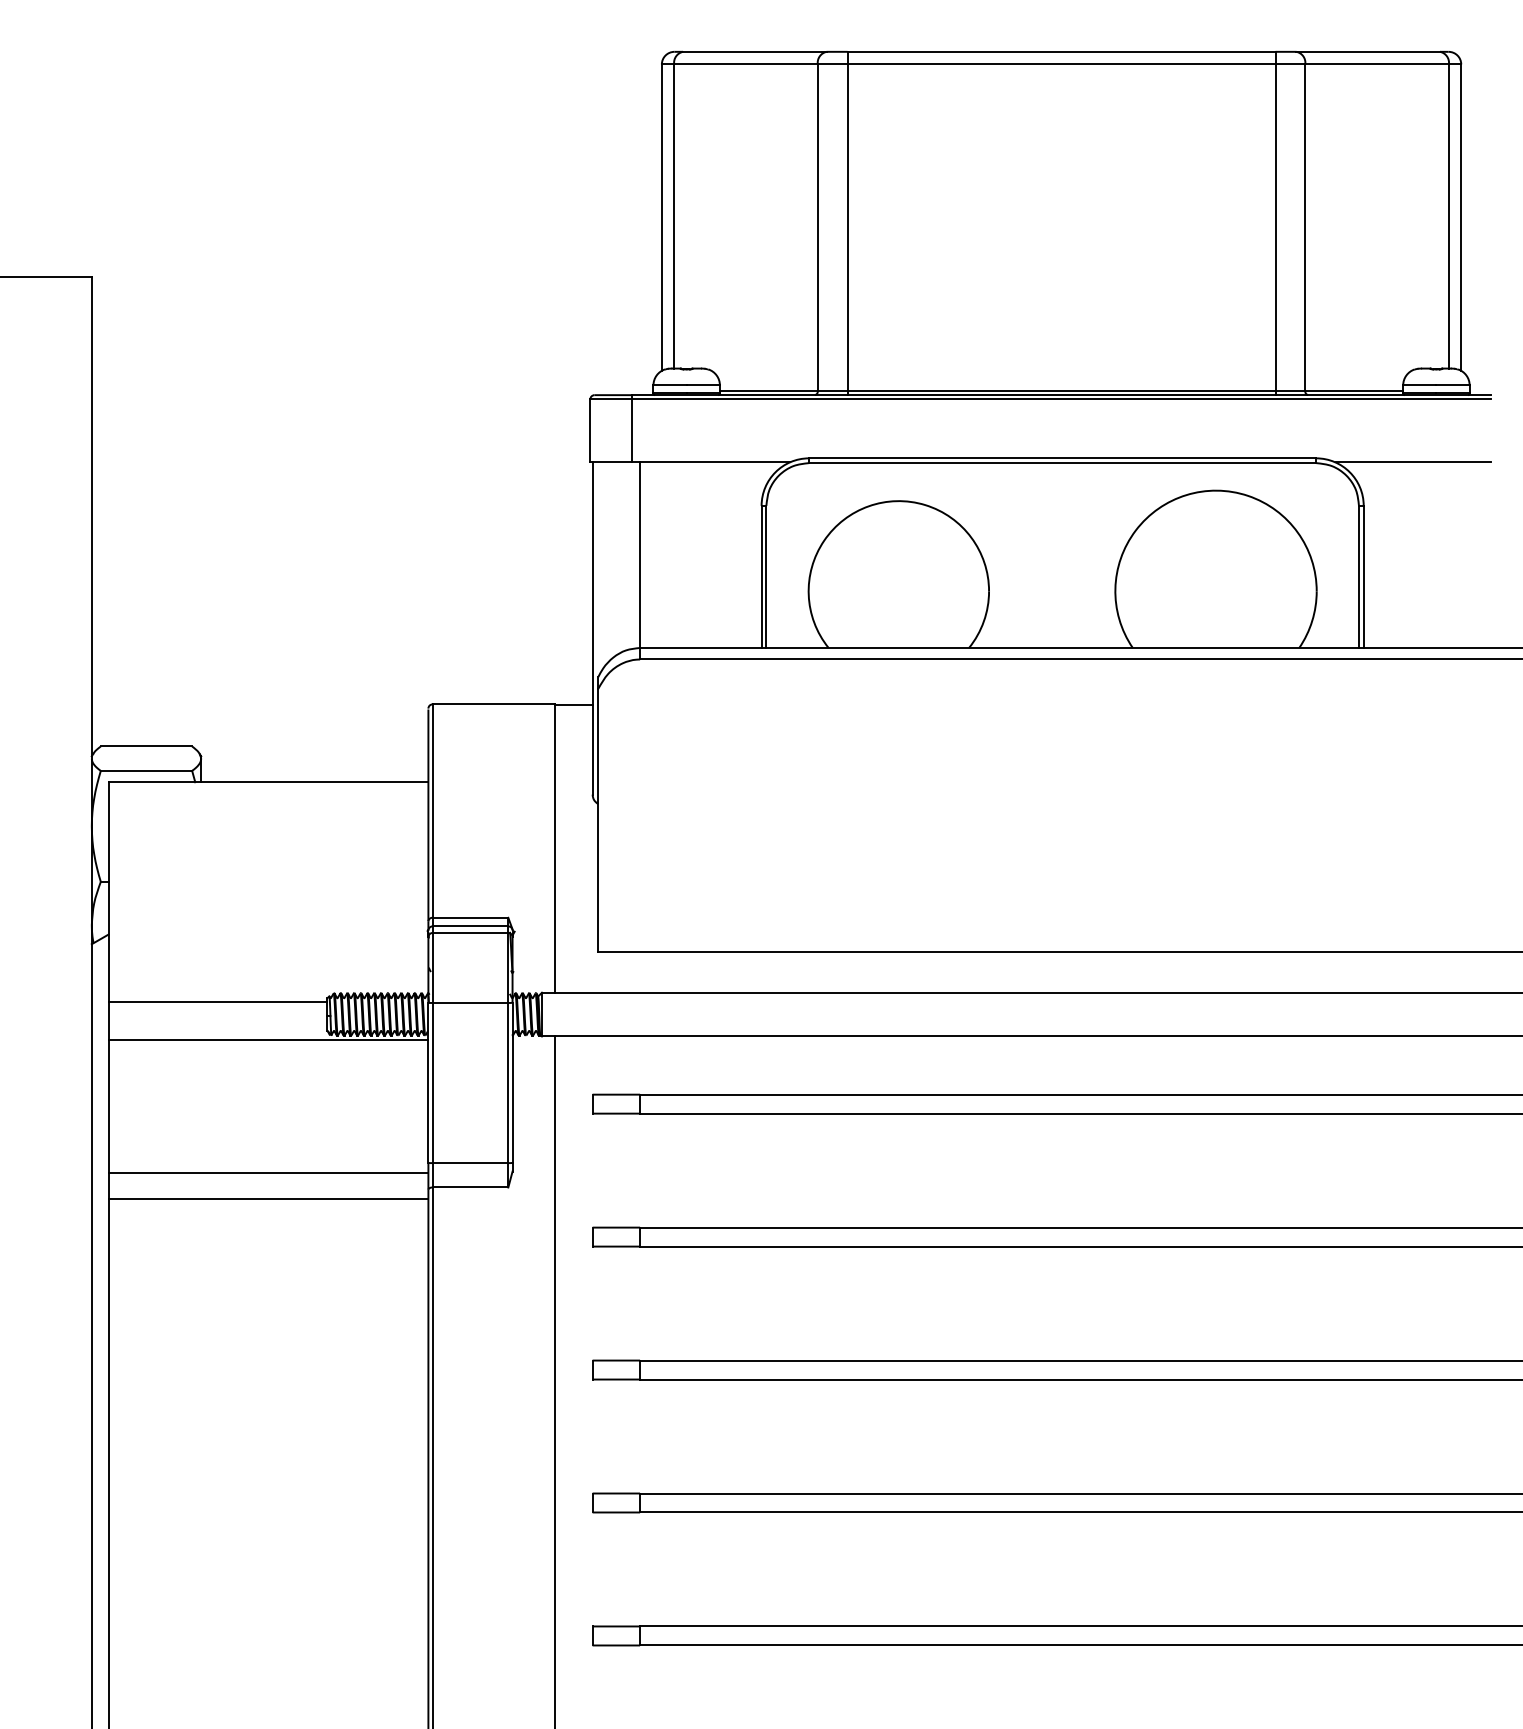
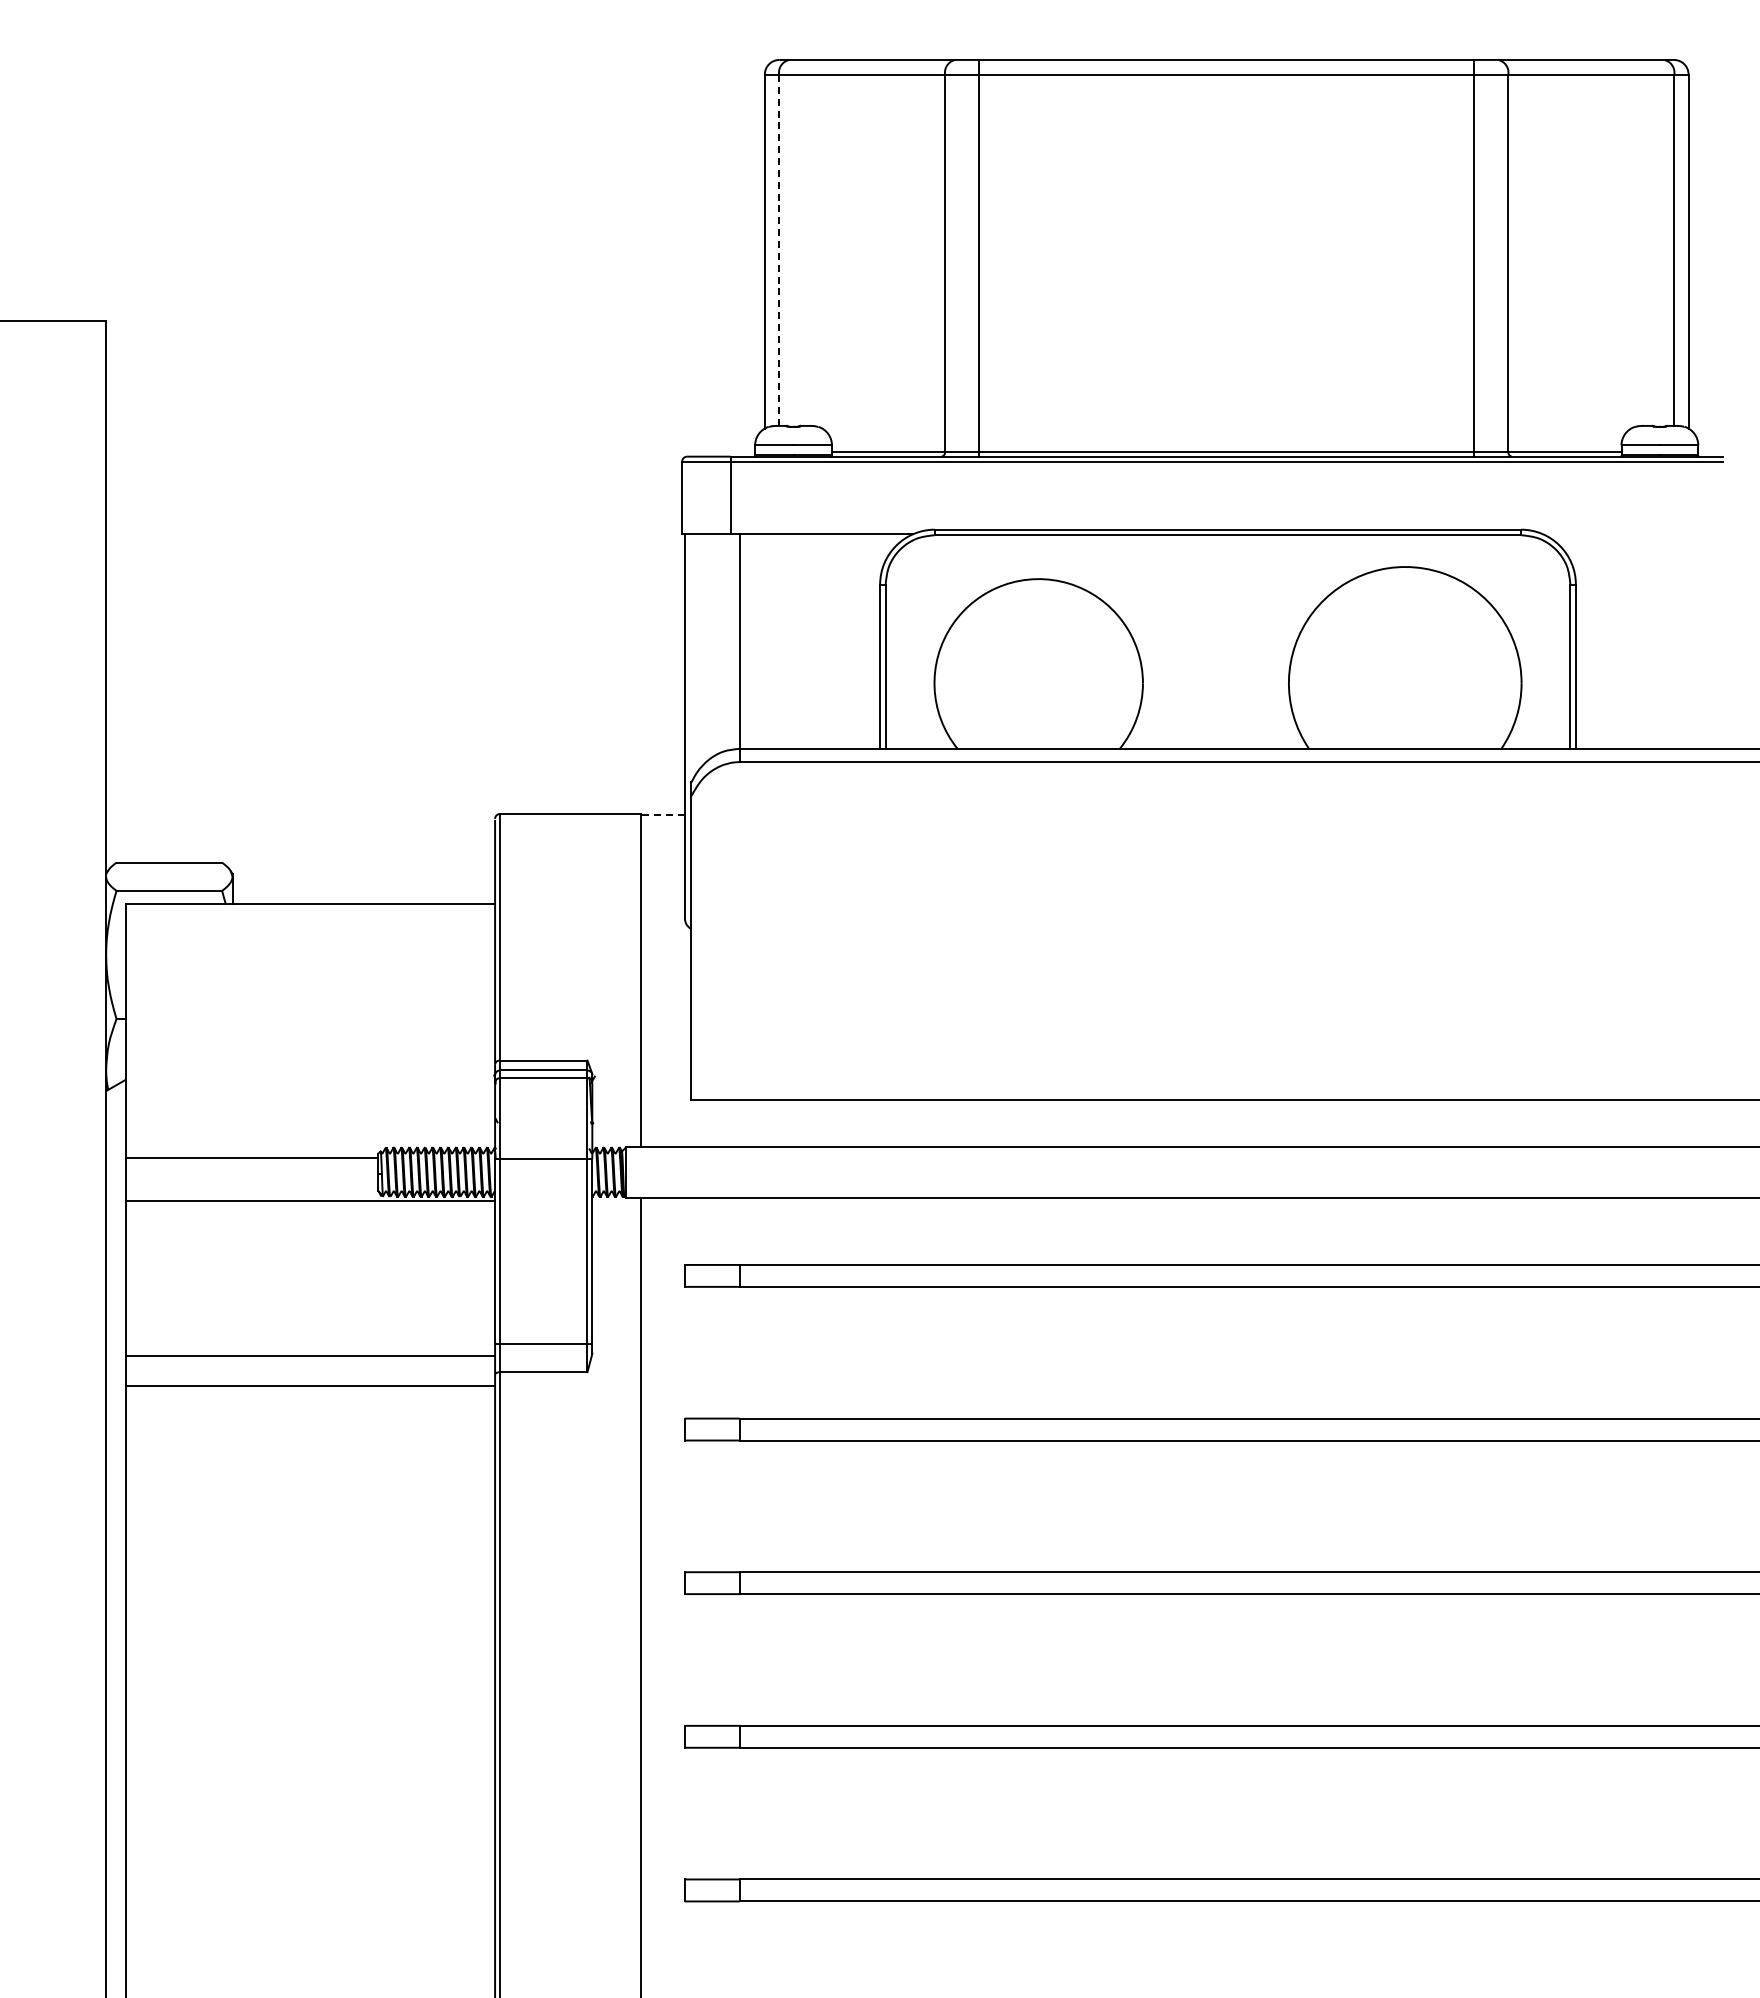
line: (674, 216) -> (779, 250), solid -> dashed
line: (1412, 462) -> (1632, 534), removed
line: (573, 705) -> (662, 815), solid -> dashed

